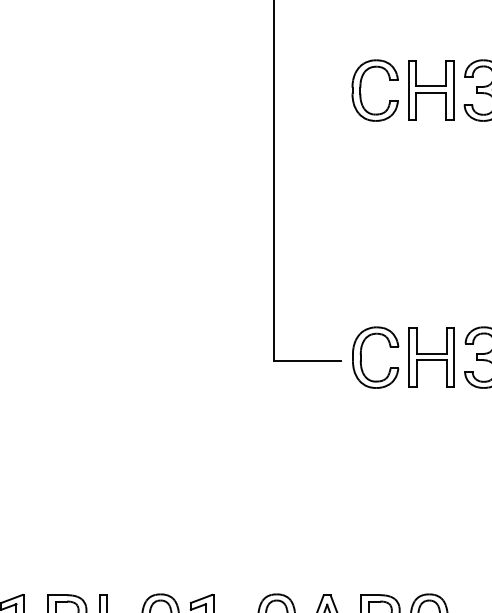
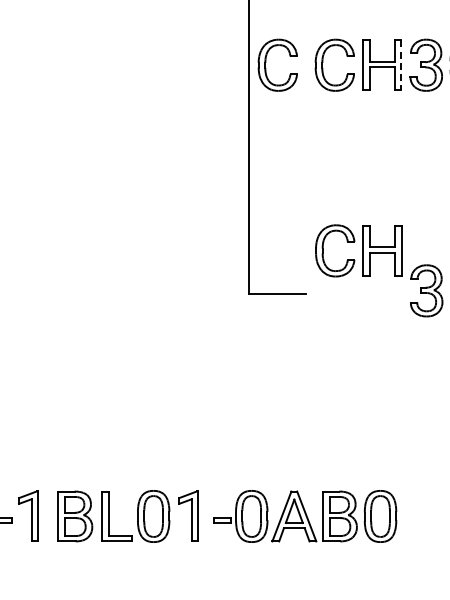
part: (294, 87) -> (266, 62), added
line: (454, 90) -> (401, 65), solid -> dashed
part: (403, 357) -> (358, 250), moved

